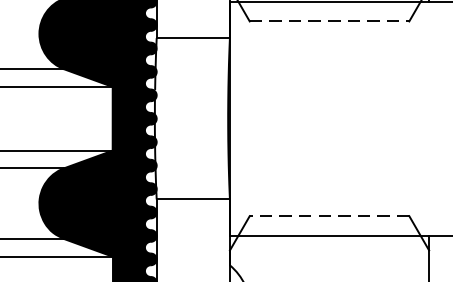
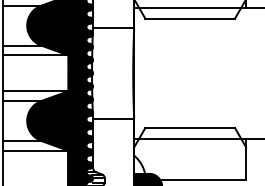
line: (330, 21) -> (190, 18), dashed -> solid
line: (330, 216) -> (190, 128), dashed -> solid

